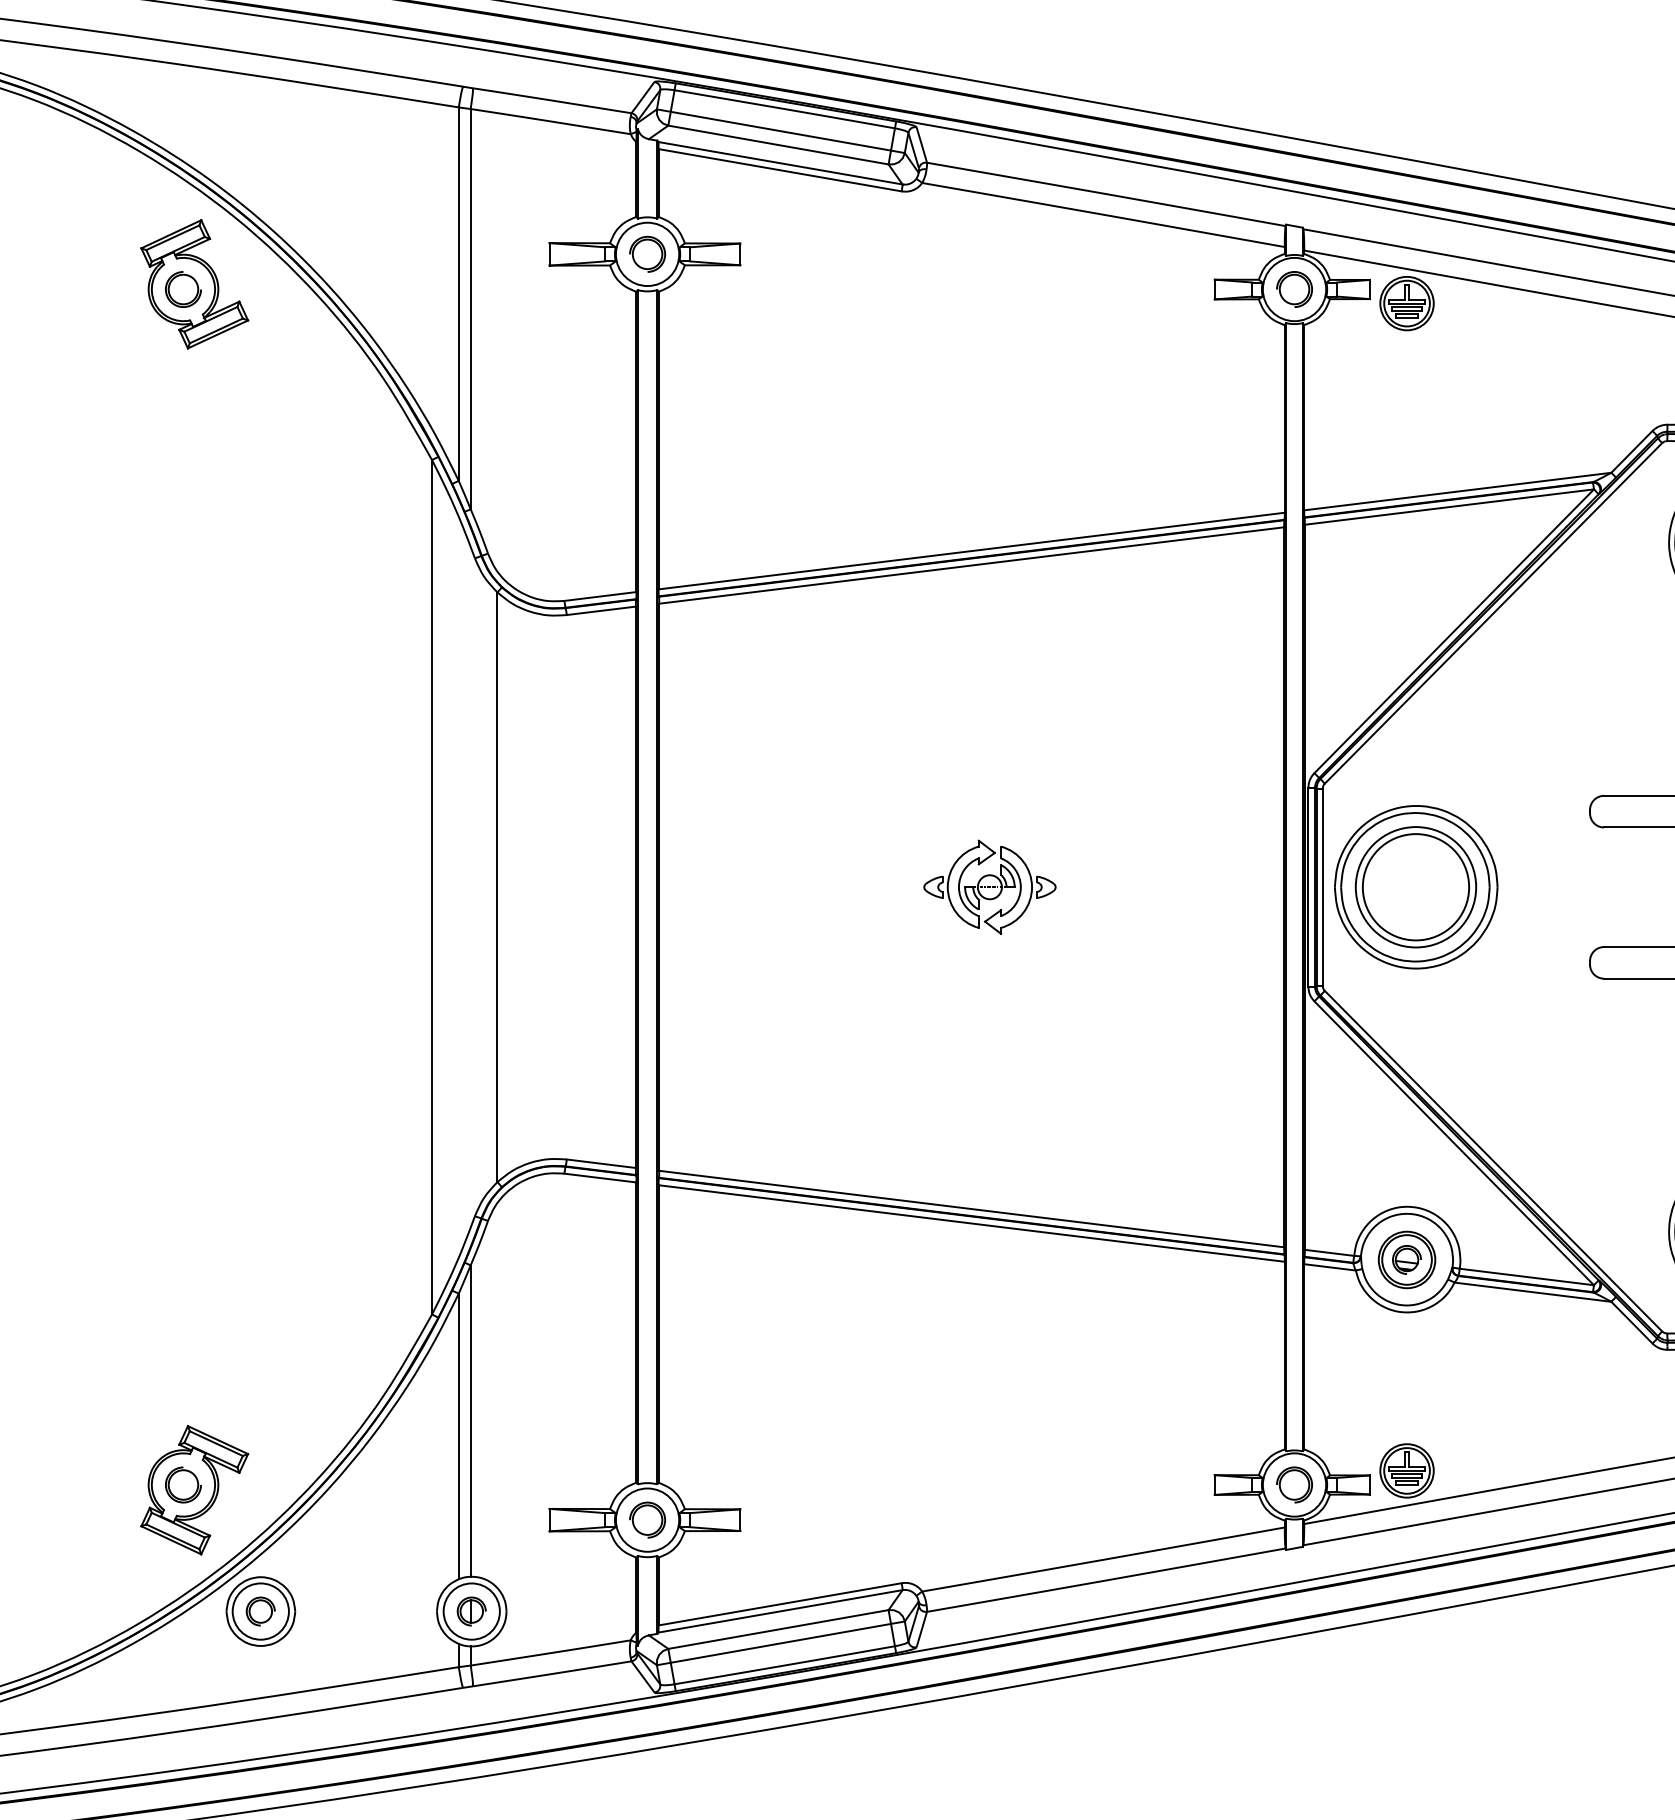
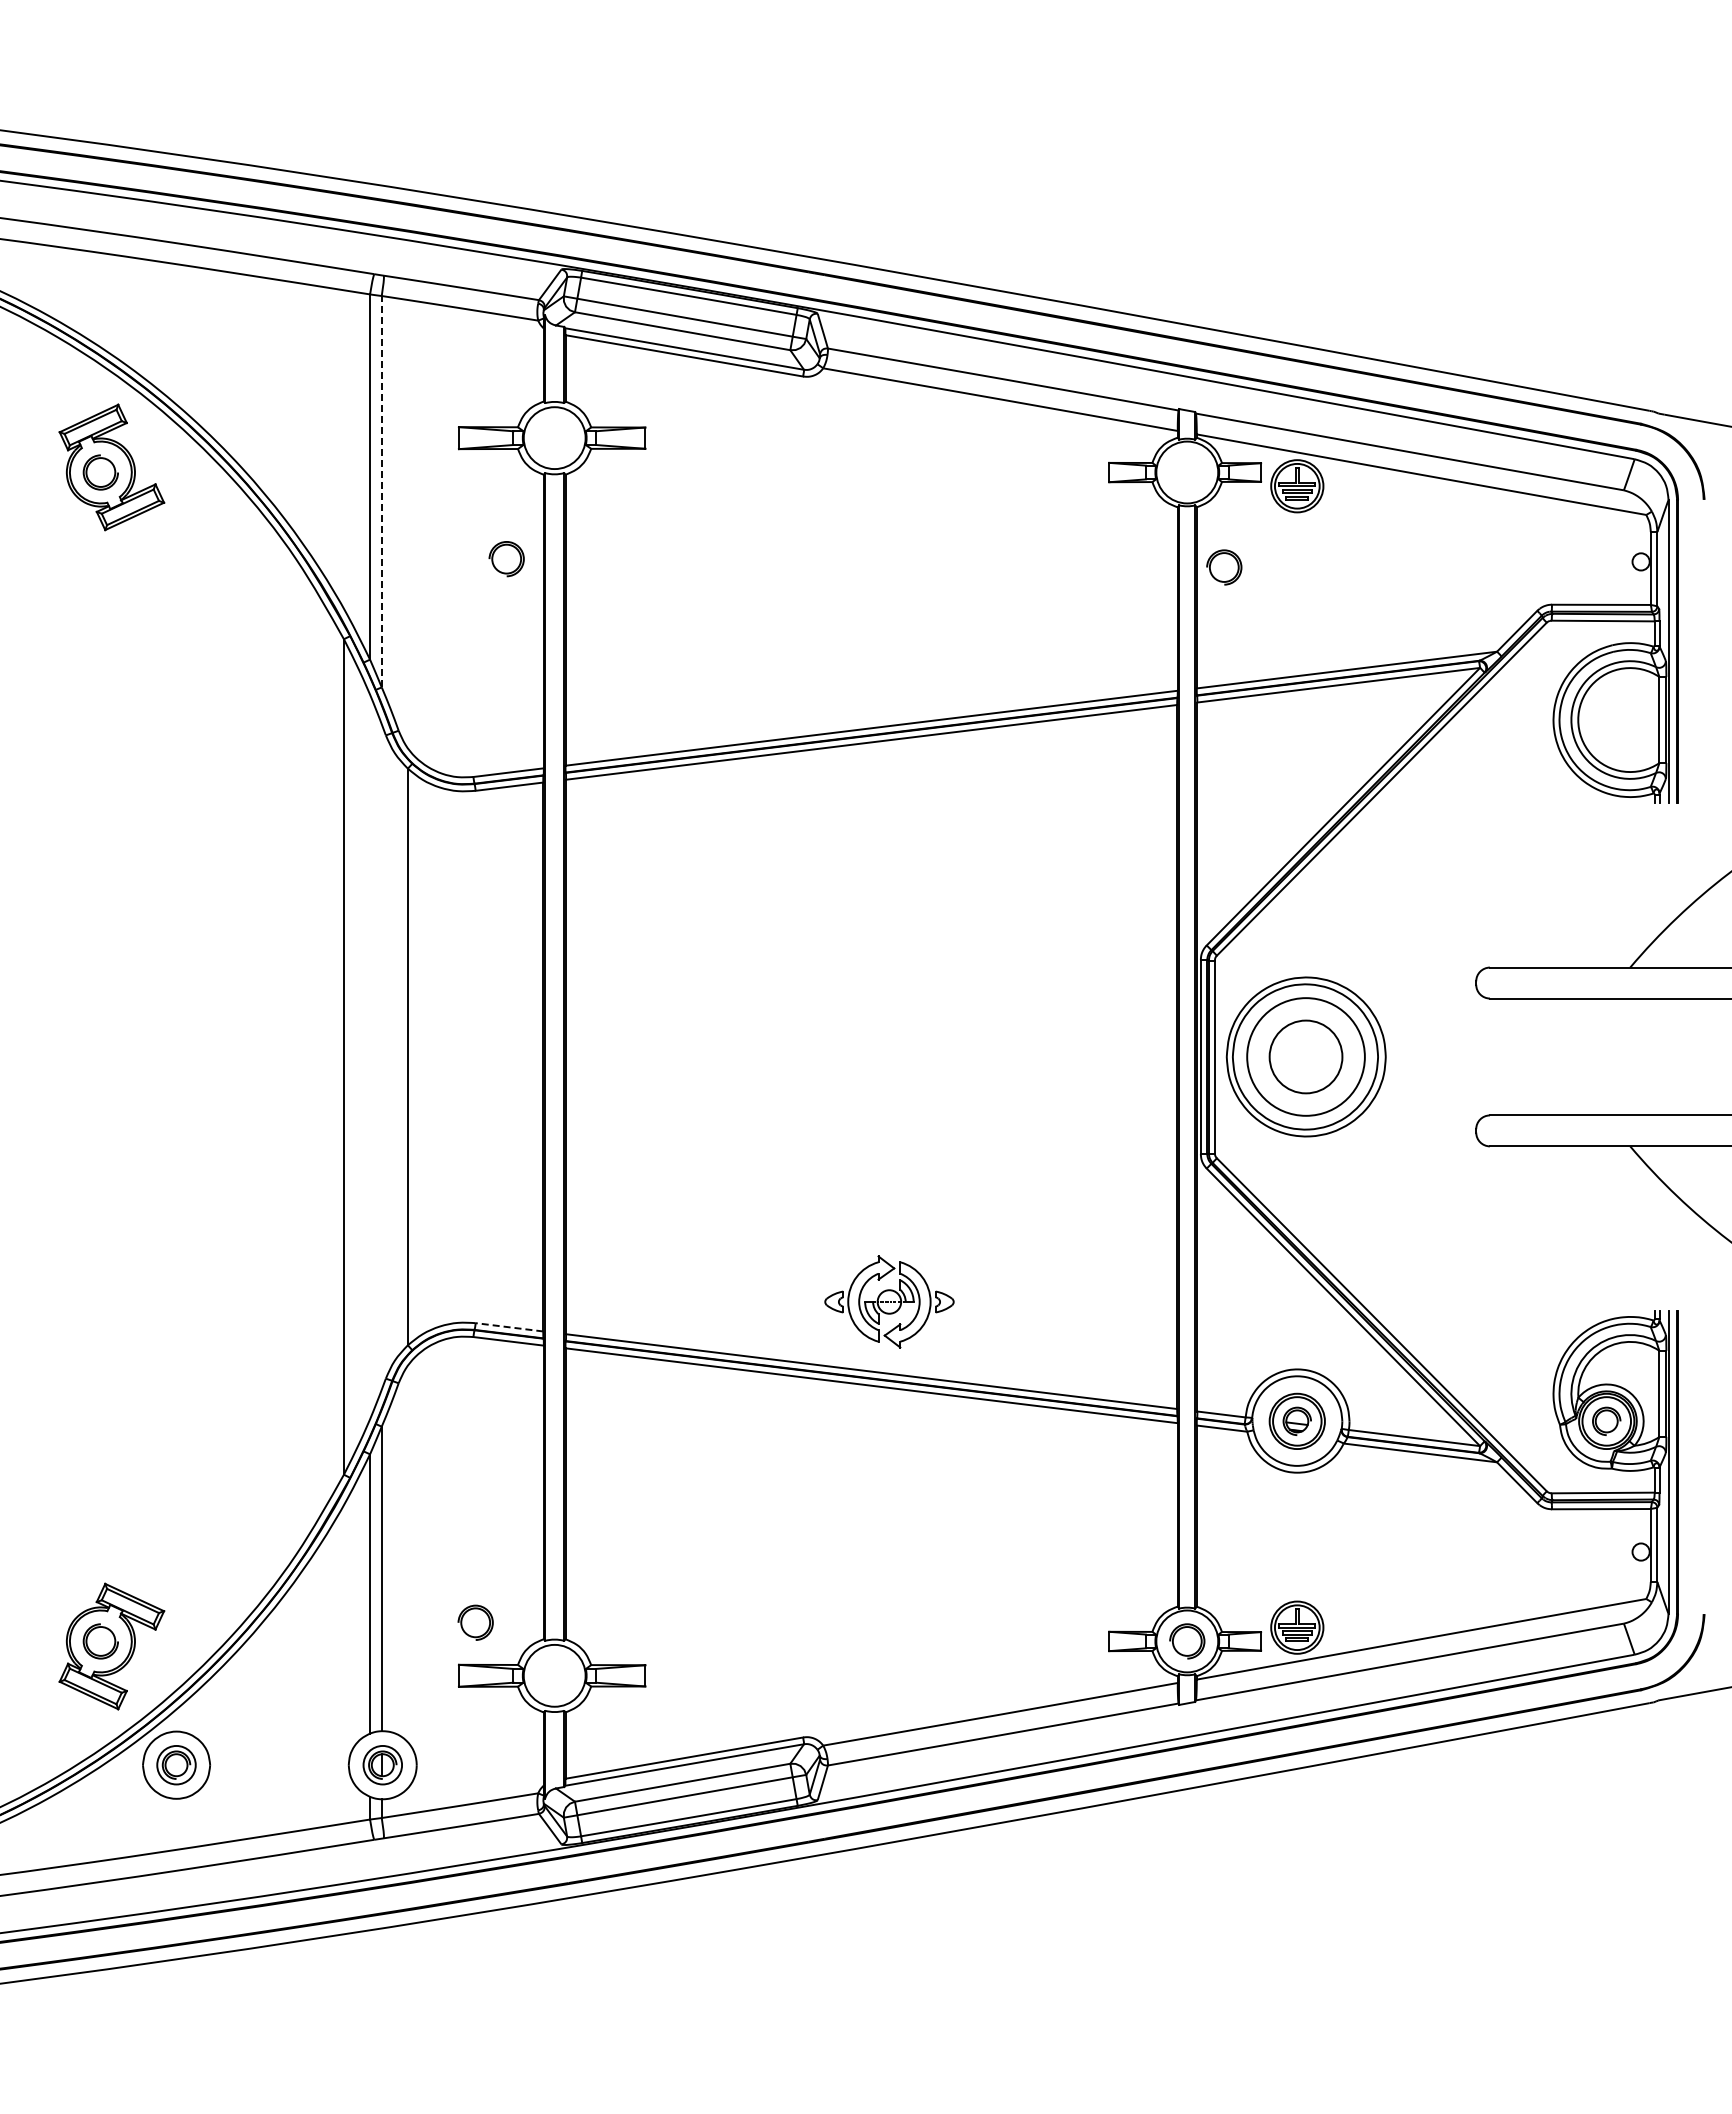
part: (647, 254) -> (506, 559), moved
part: (1294, 289) -> (1224, 567), moved
line: (470, 308) -> (381, 491), solid -> dashed
part: (989, 886) -> (889, 1301), moved
circle: (1416, 886) -> (1306, 1056), size x0.7
line: (601, 1163) -> (509, 1327), solid -> dashed
part: (647, 1519) -> (475, 1622), moved
circle: (260, 1610) -> (176, 1764), size x0.7
circle: (471, 1610) -> (382, 1764), size x0.7

